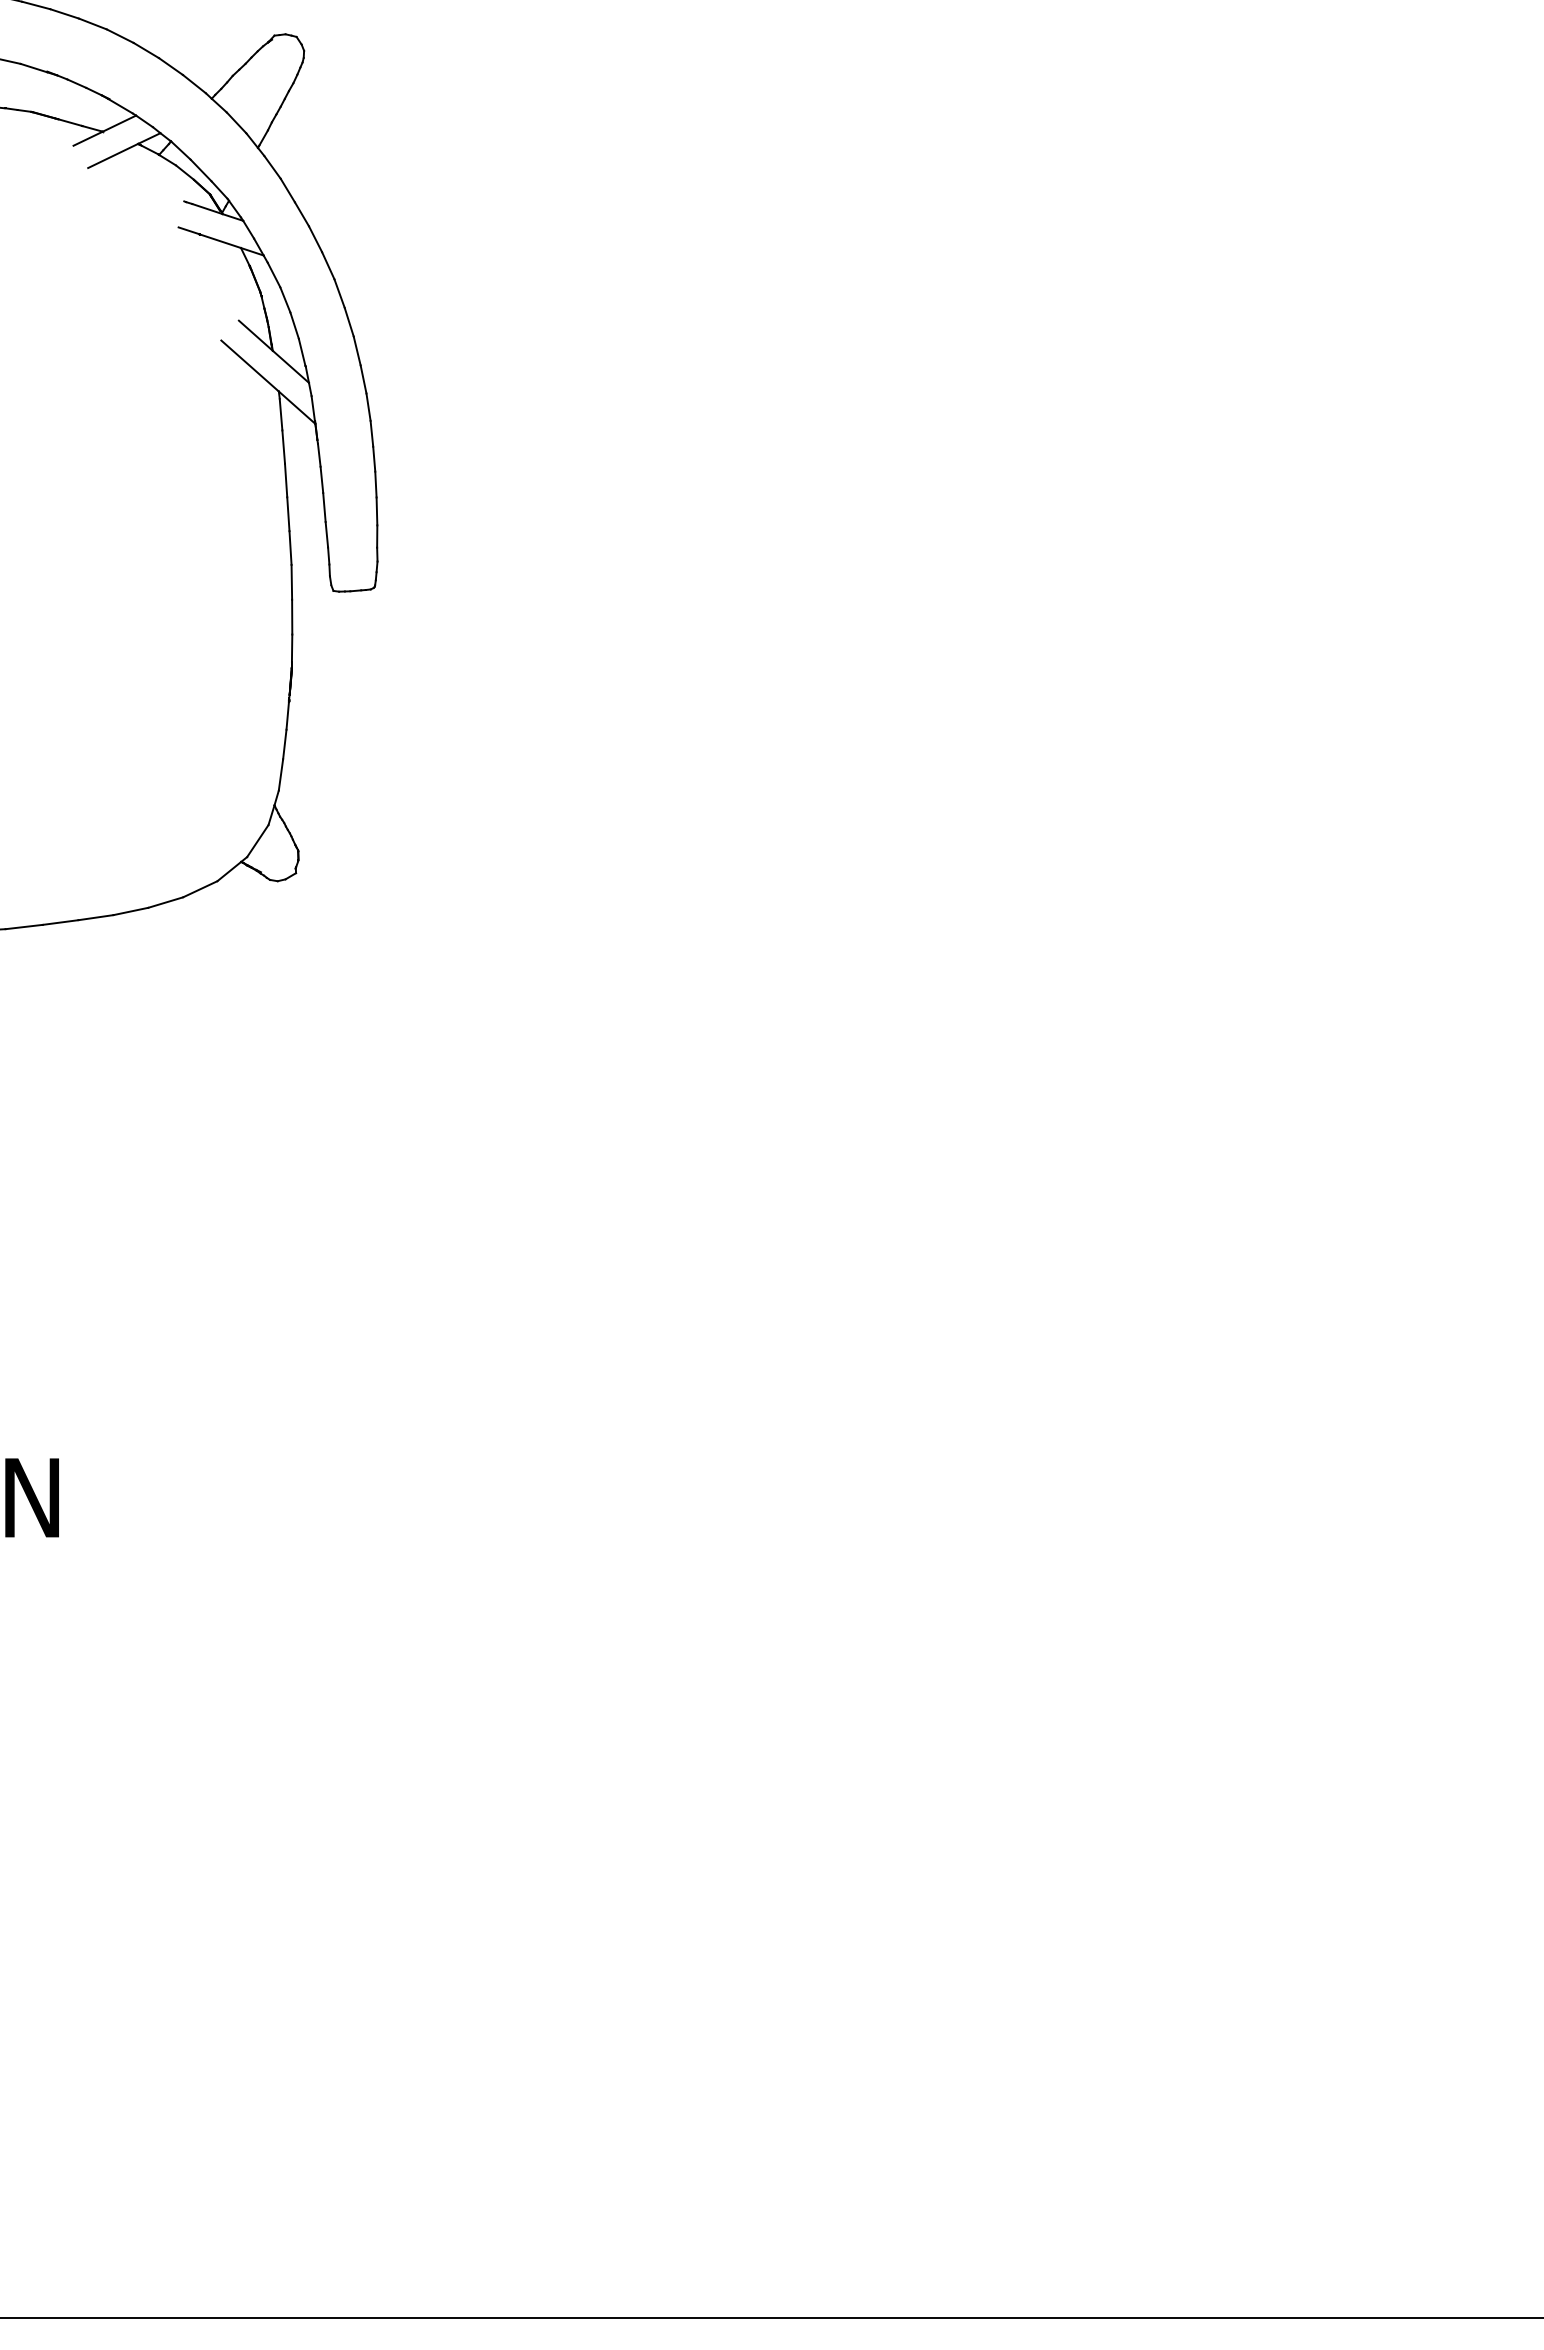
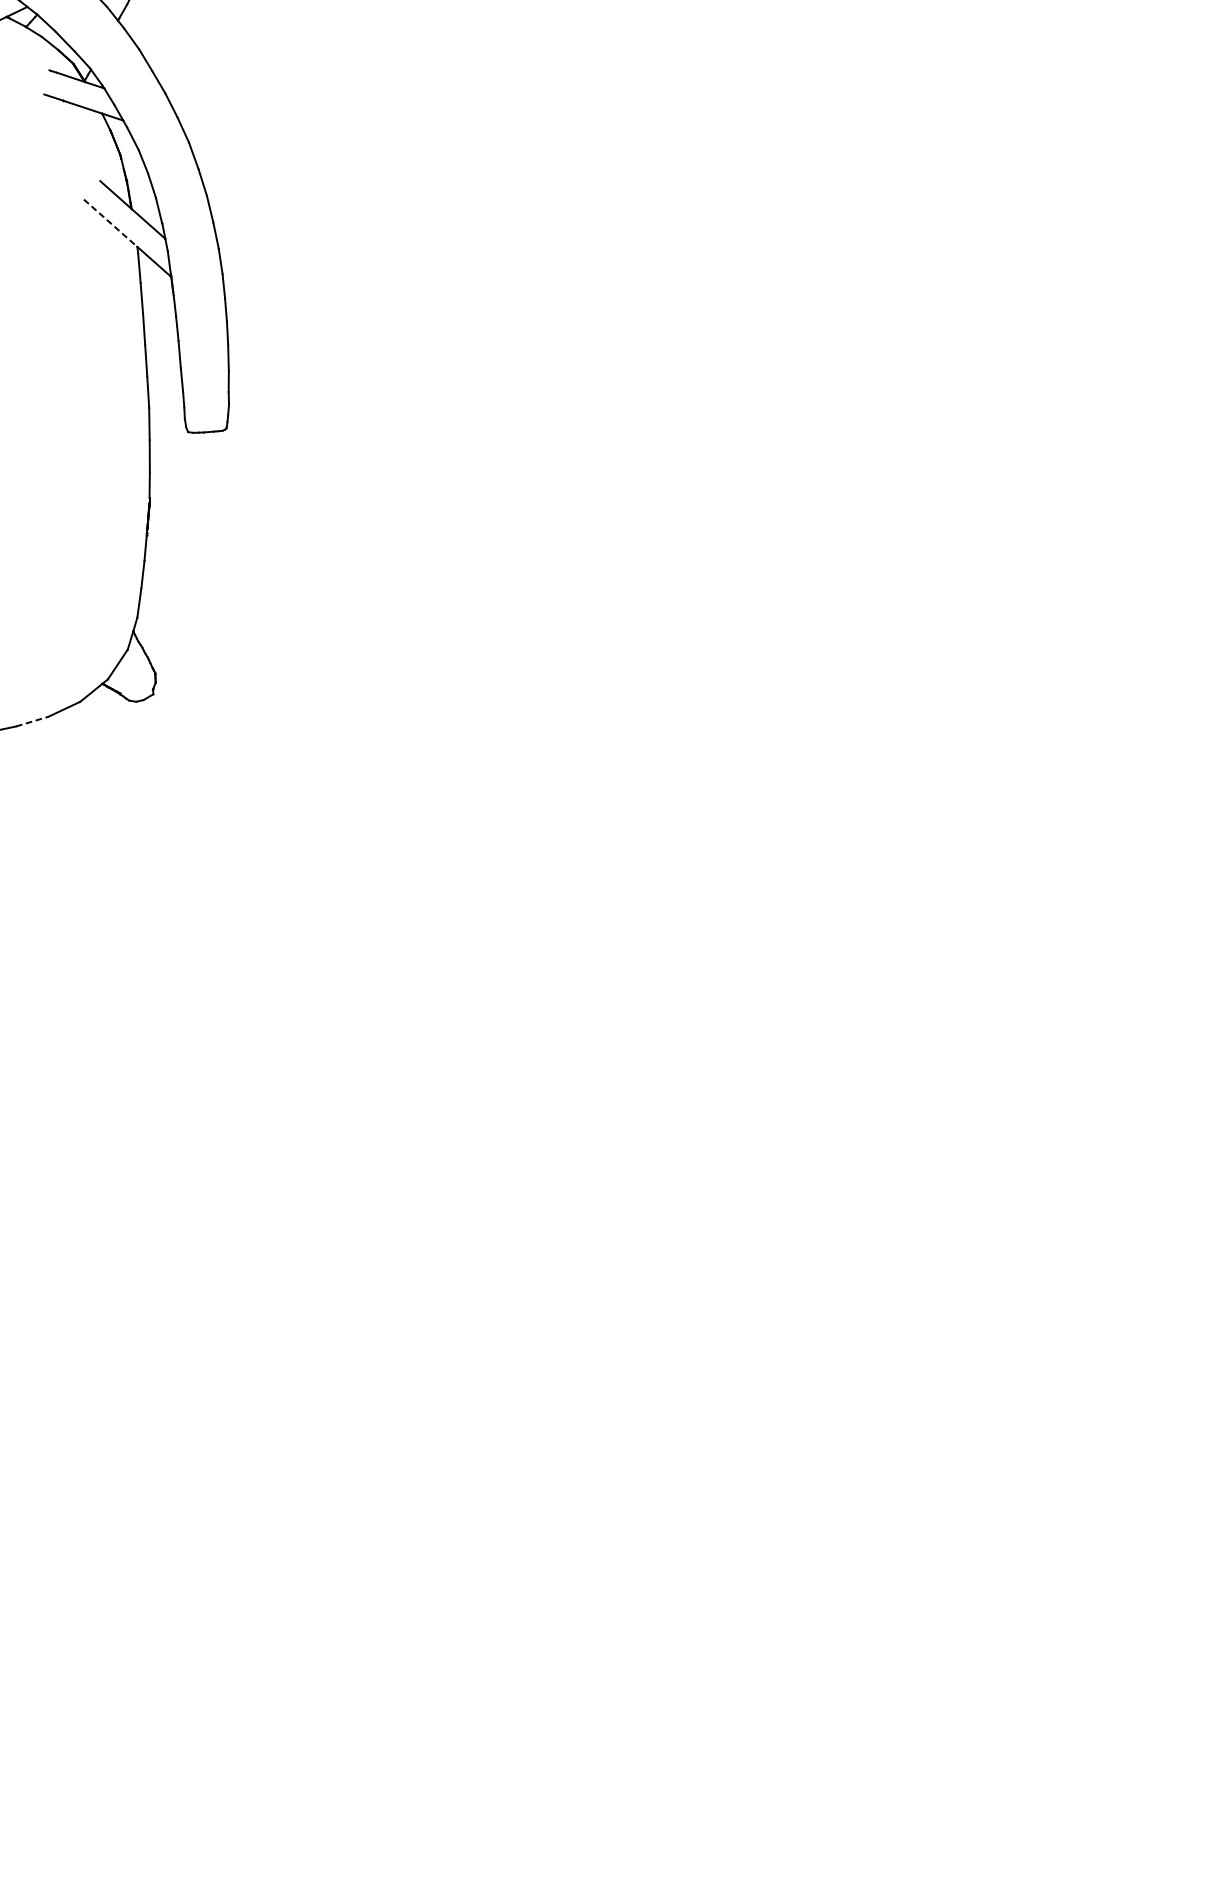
line: (250, 366) -> (111, 223), solid -> dashed
line: (166, 902) -> (33, 721), solid -> dashed

